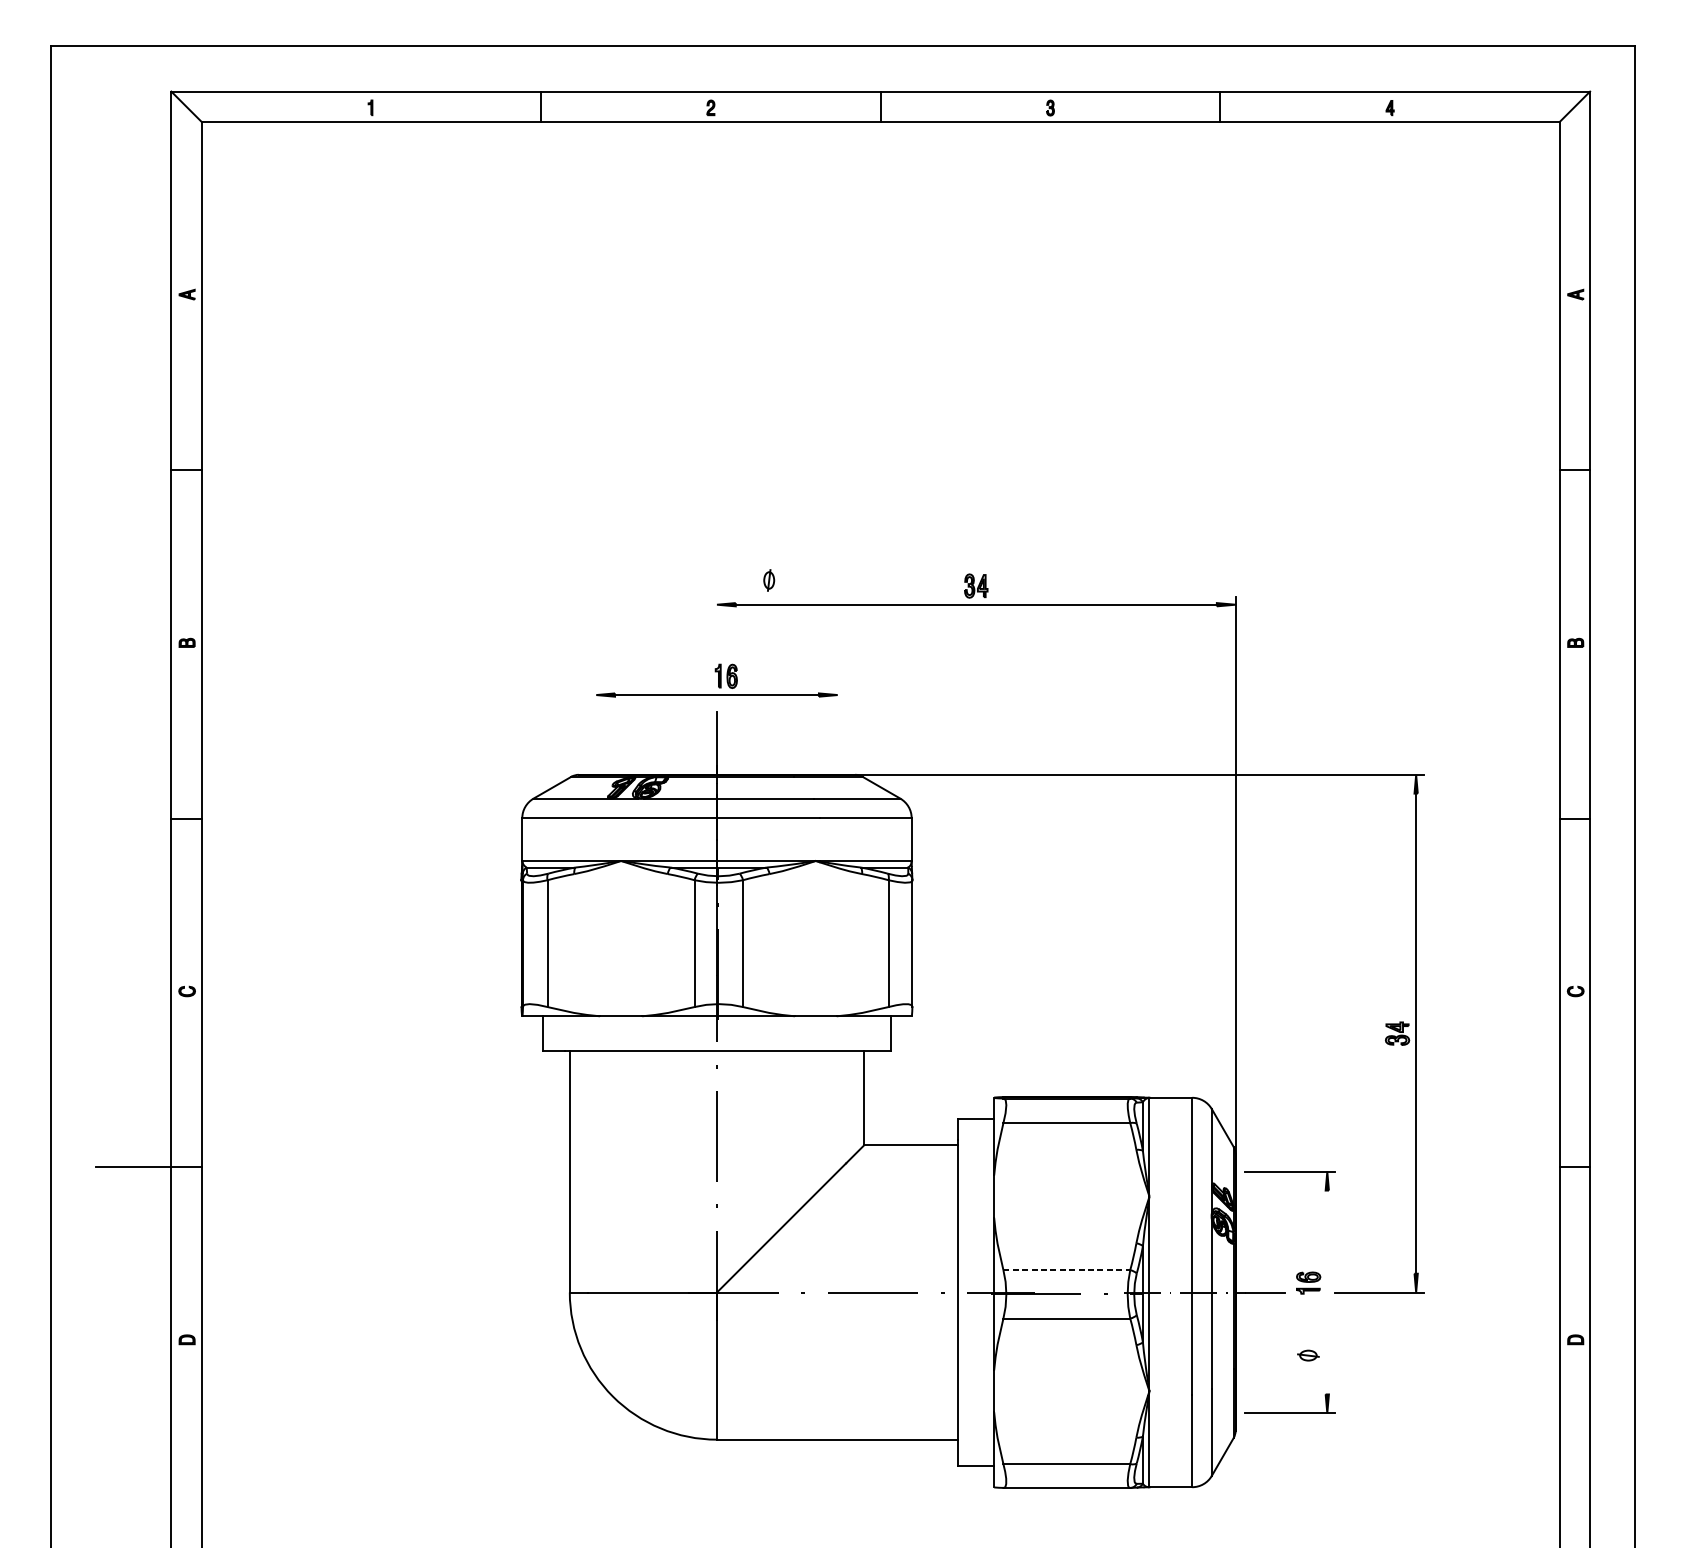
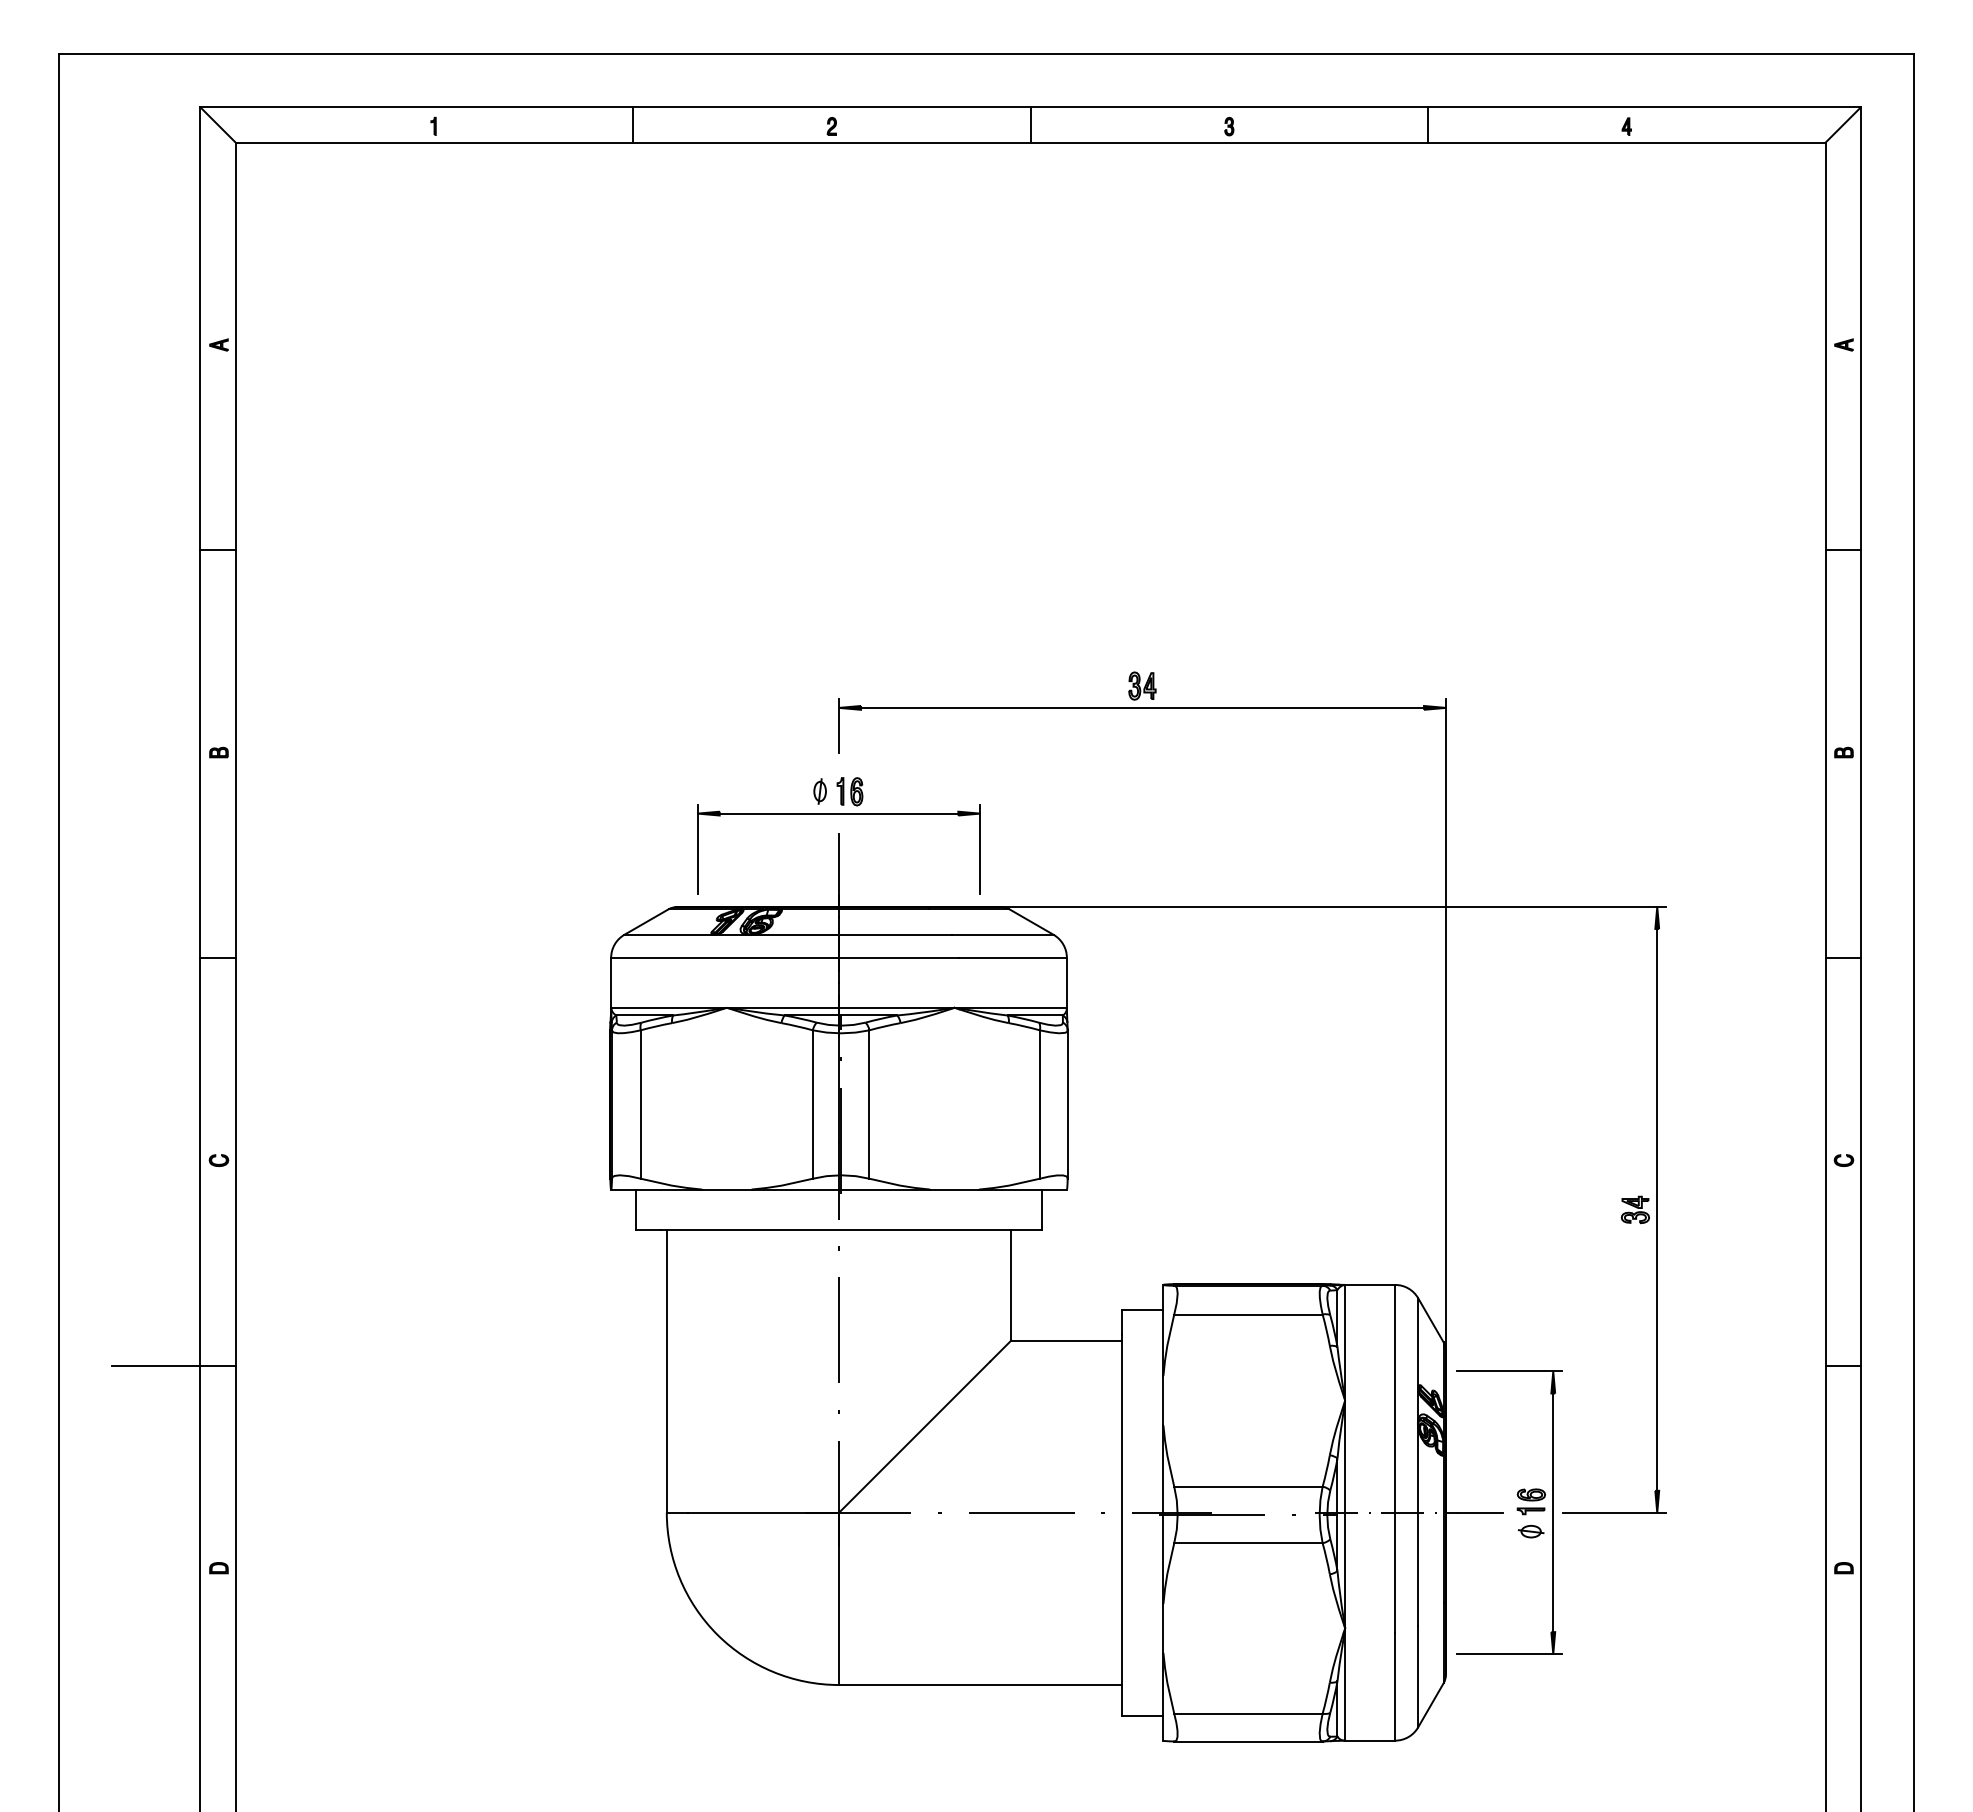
part: (768, 580) -> (819, 791), moved
line: (717, 620) -> (839, 726), added
line: (596, 724) -> (697, 848), added
line: (837, 724) -> (980, 848), added
line: (1066, 1270) -> (1248, 1486), dashed -> solid
line: (1327, 1292) -> (1553, 1512), added
part: (1308, 1355) -> (1531, 1531), moved

